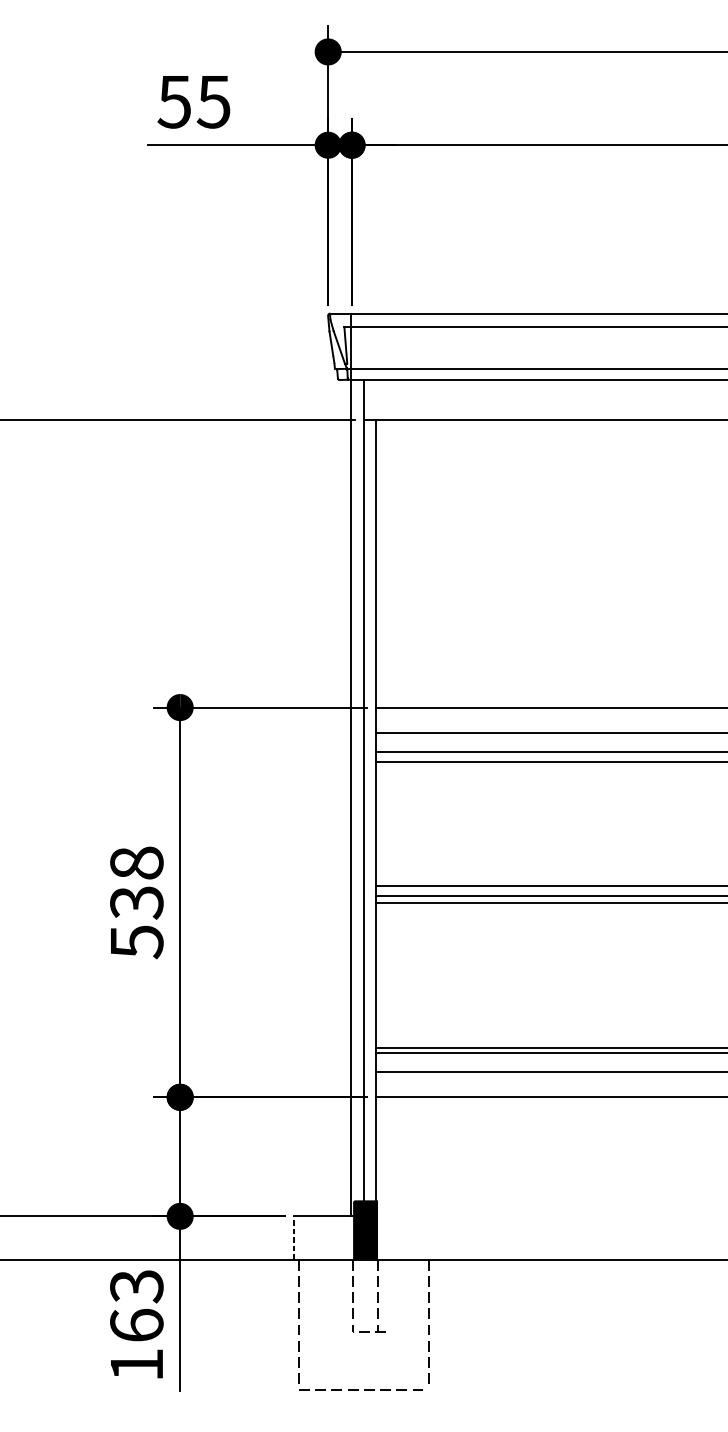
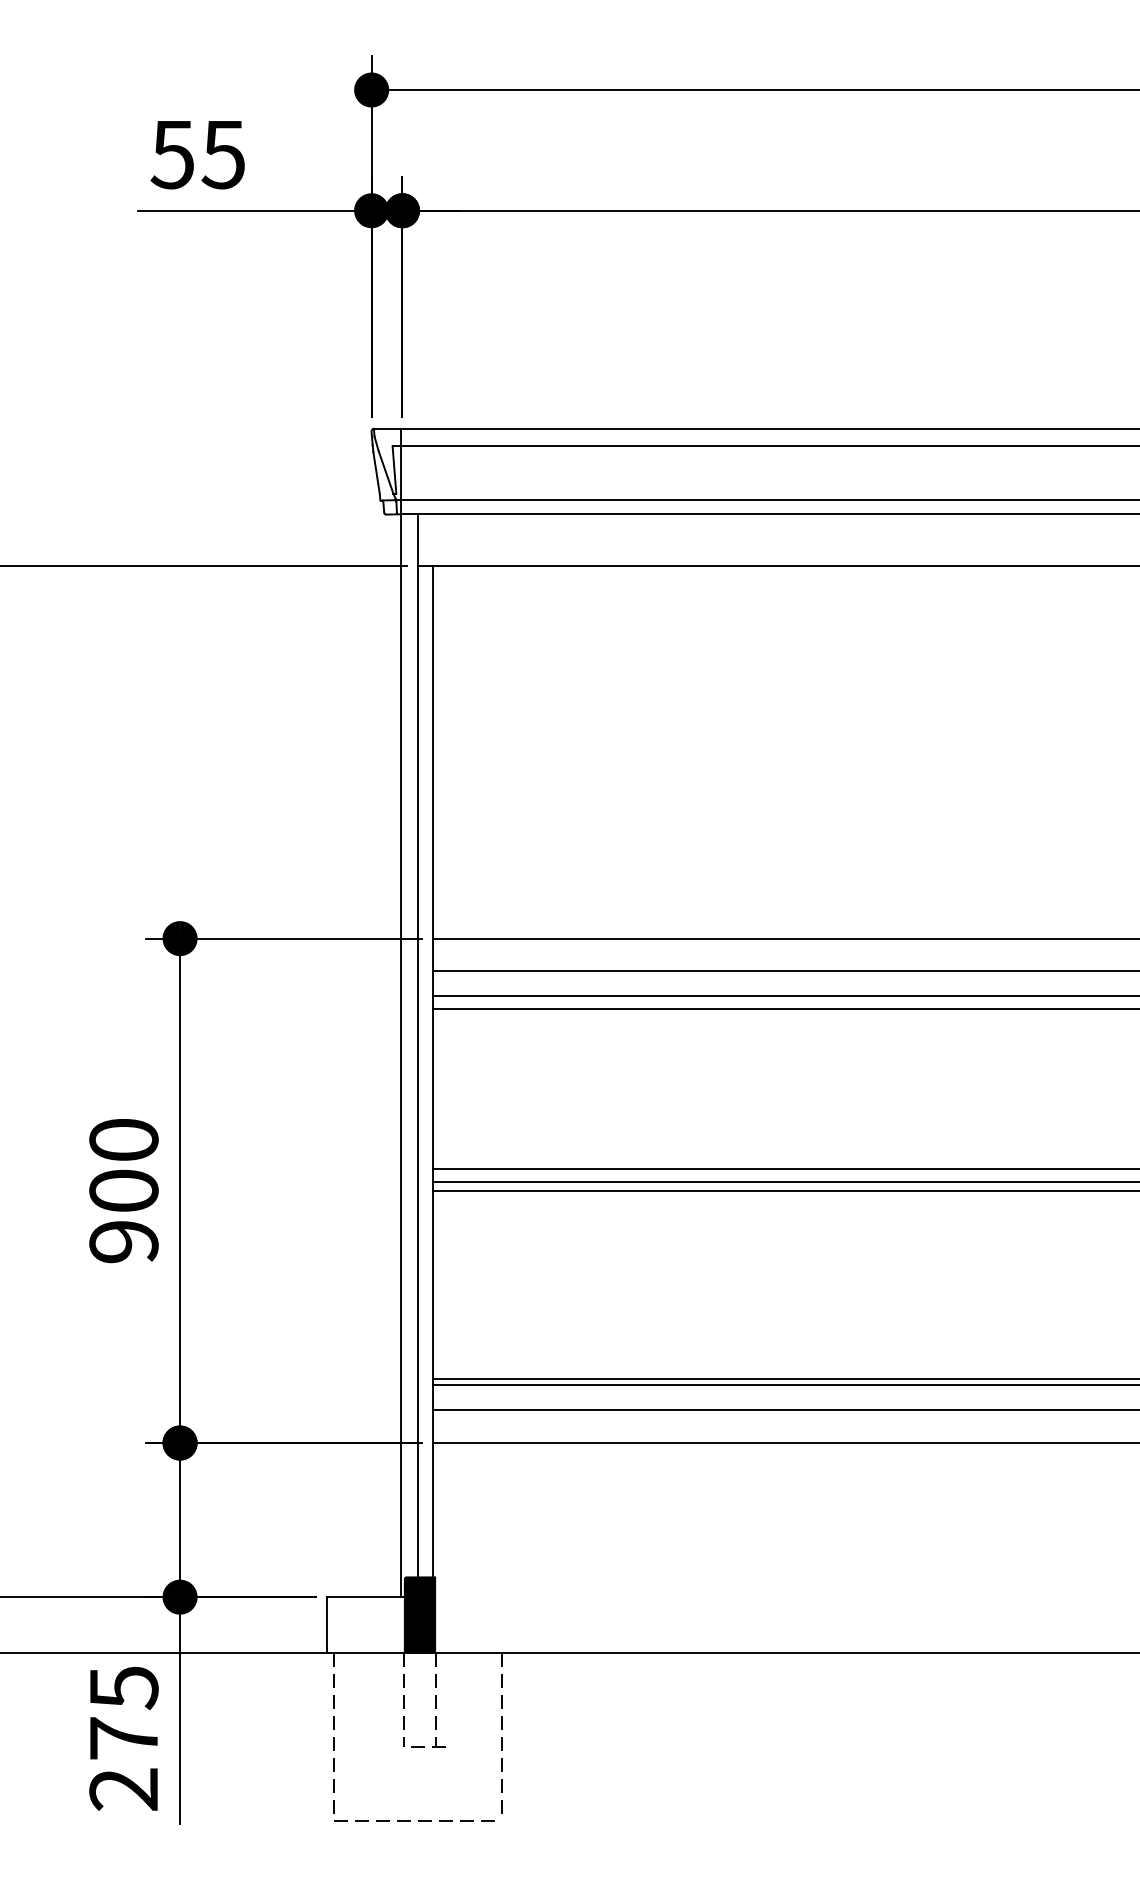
text: (136, 902) -> (123, 1191), 538 -> 900
line: (293, 1237) -> (326, 1624), dashed -> solid
text: (136, 1325) -> (123, 1738), 163 -> 275

